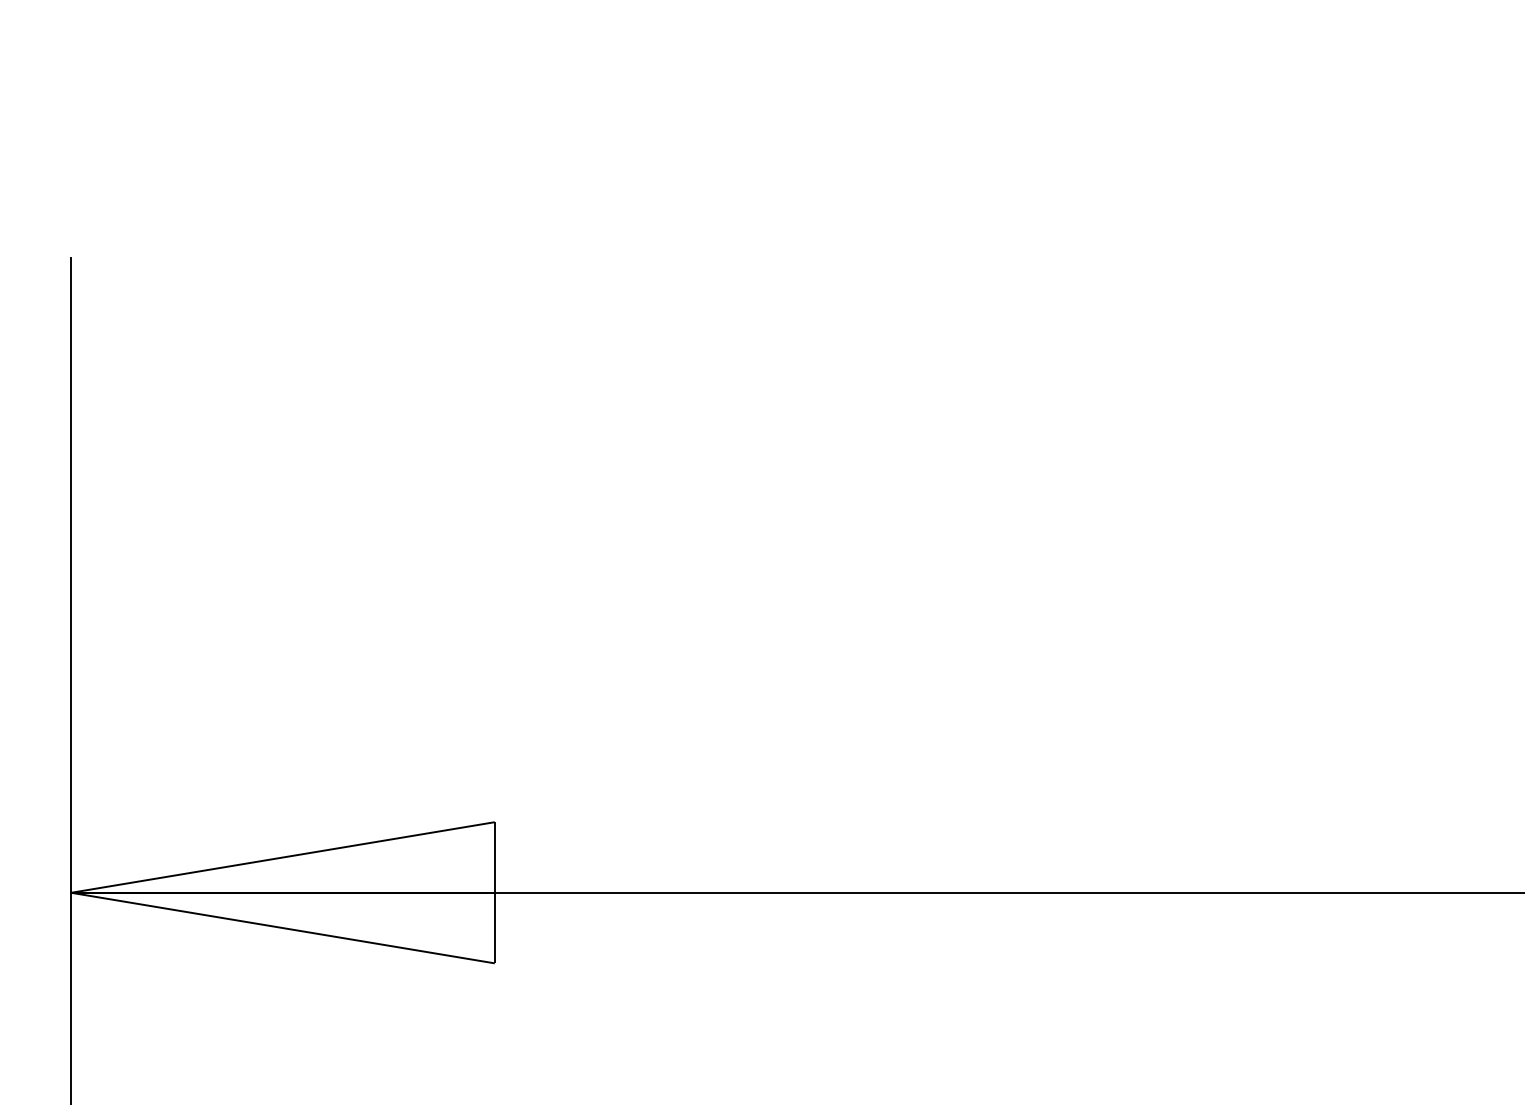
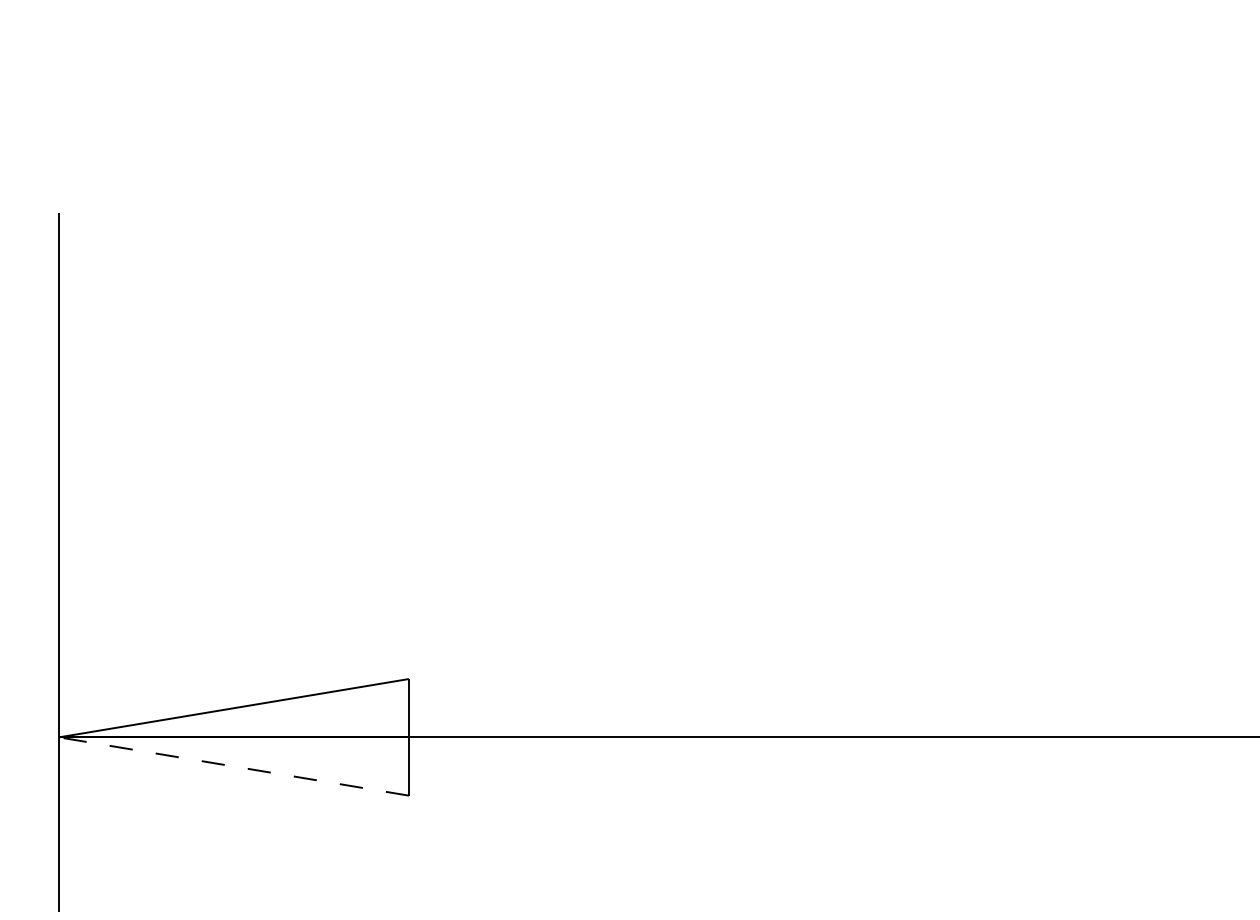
line: (282, 928) -> (233, 766), solid -> dashed

